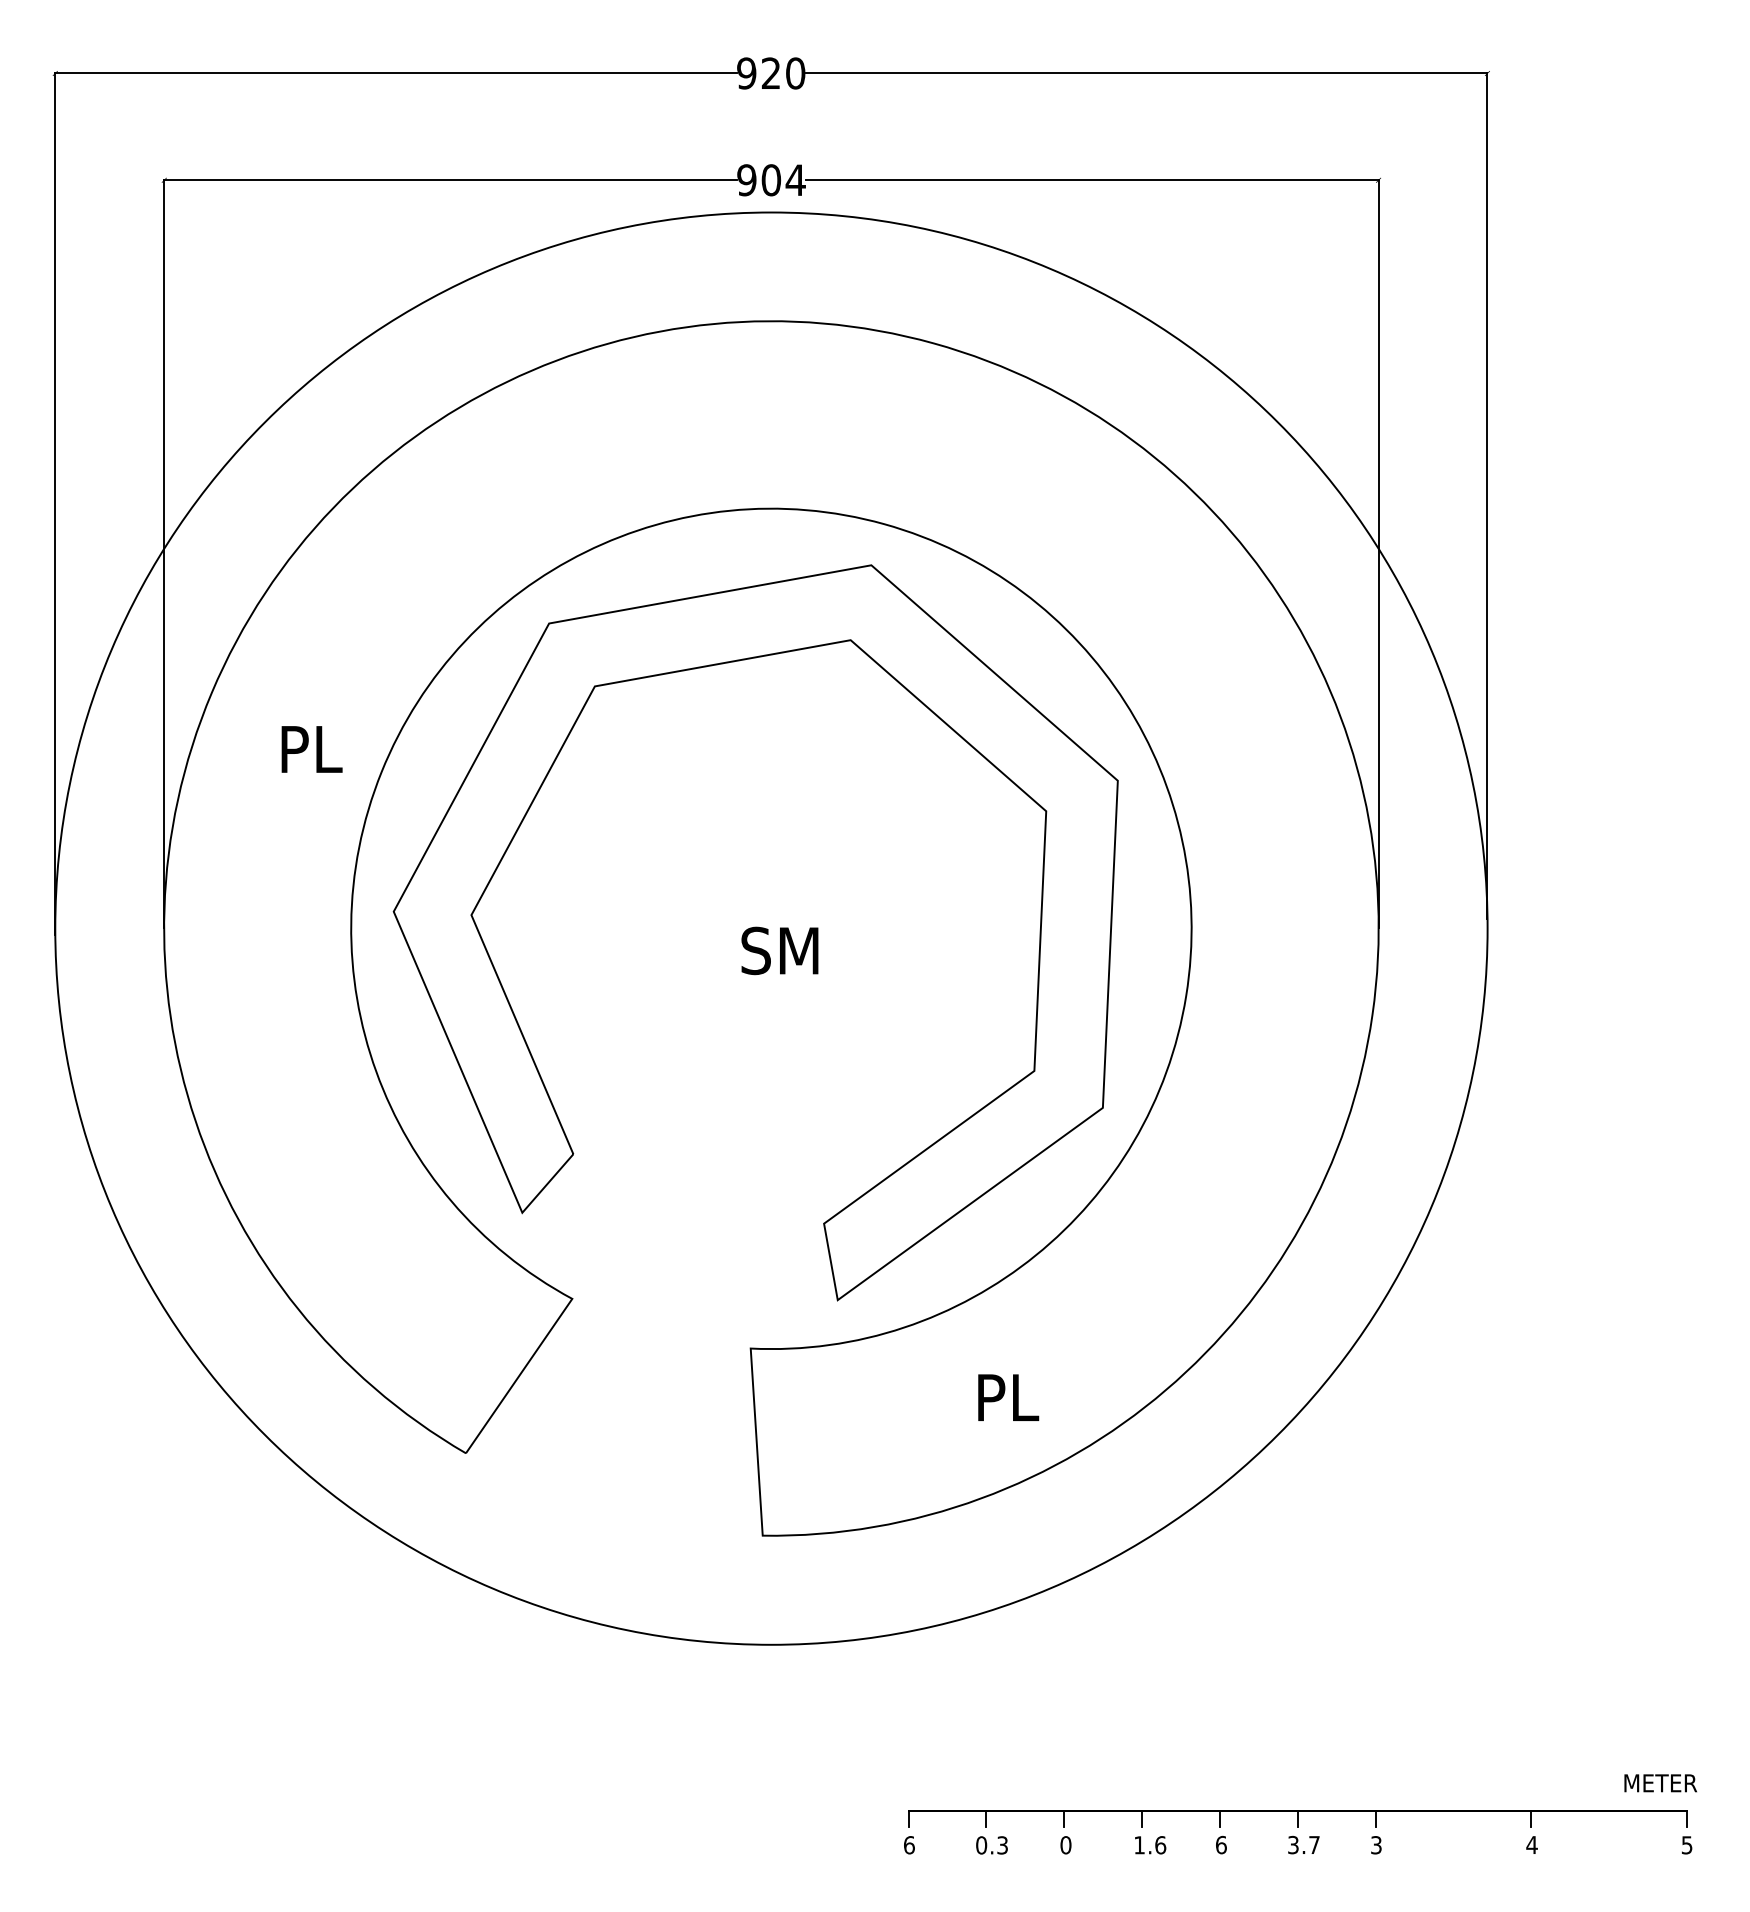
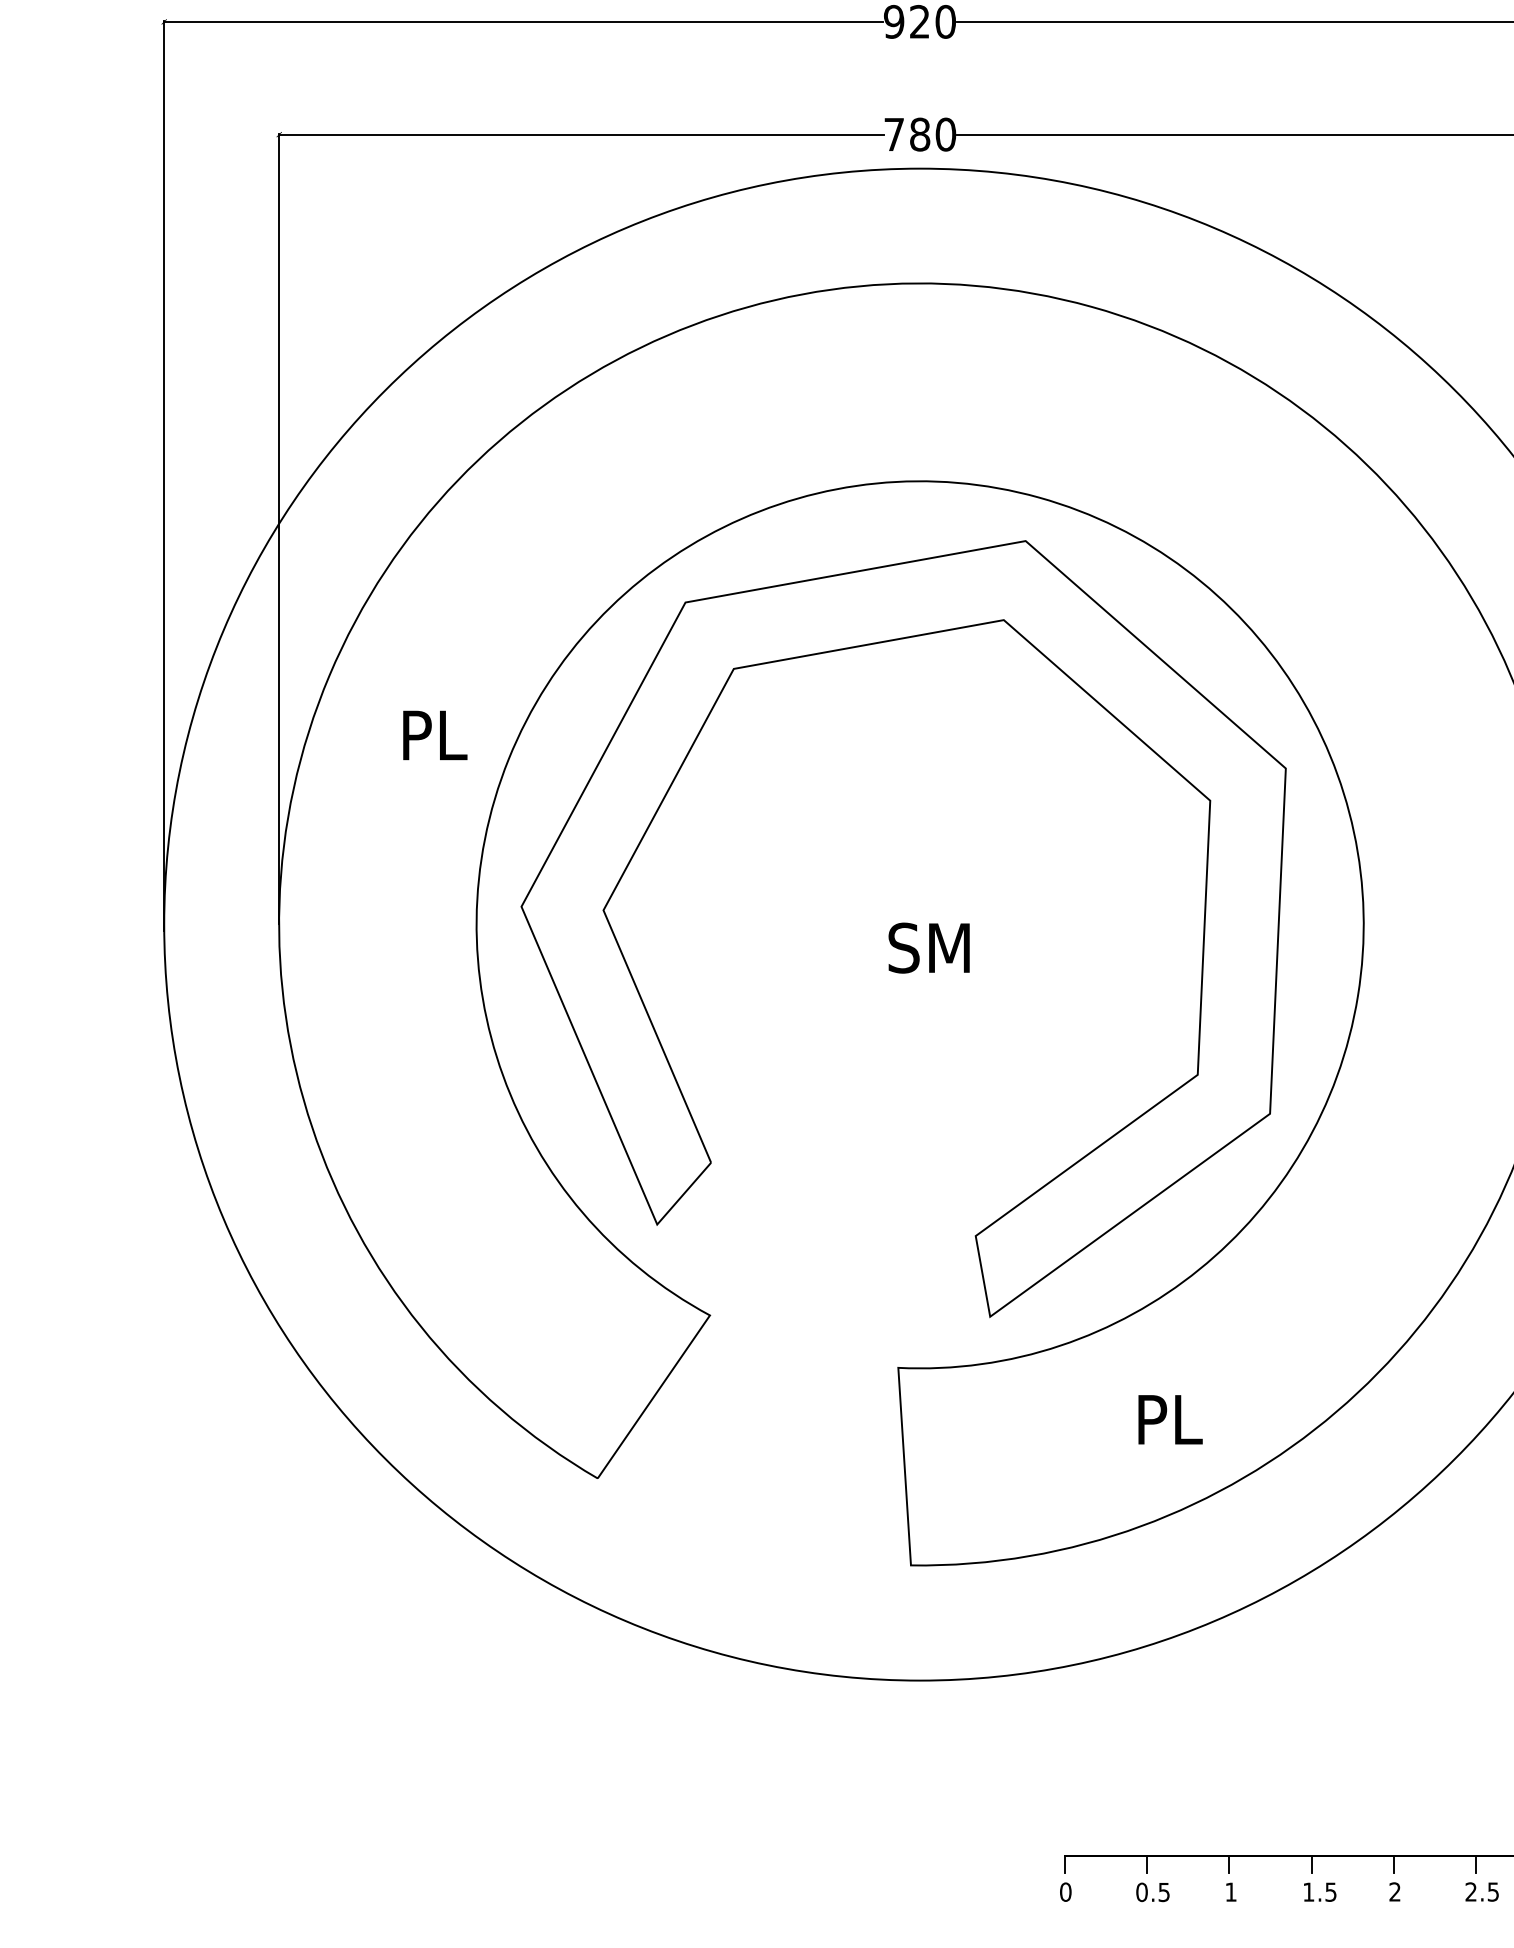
text: (771, 180) -> (920, 134), 904 -> 780
text: (1002, 1844) -> (1164, 1891), 0.3 -> 0.5
text: (1221, 1844) -> (1395, 1891), 6 -> 2
text: (909, 1845) -> (1065, 1892), 6 -> 0
text: (1065, 1845) -> (1230, 1892), 0 -> 1
text: (1160, 1845) -> (1330, 1892), 1.6 -> 1.5
text: (1303, 1845) -> (1481, 1892), 3.7 -> 2.5

